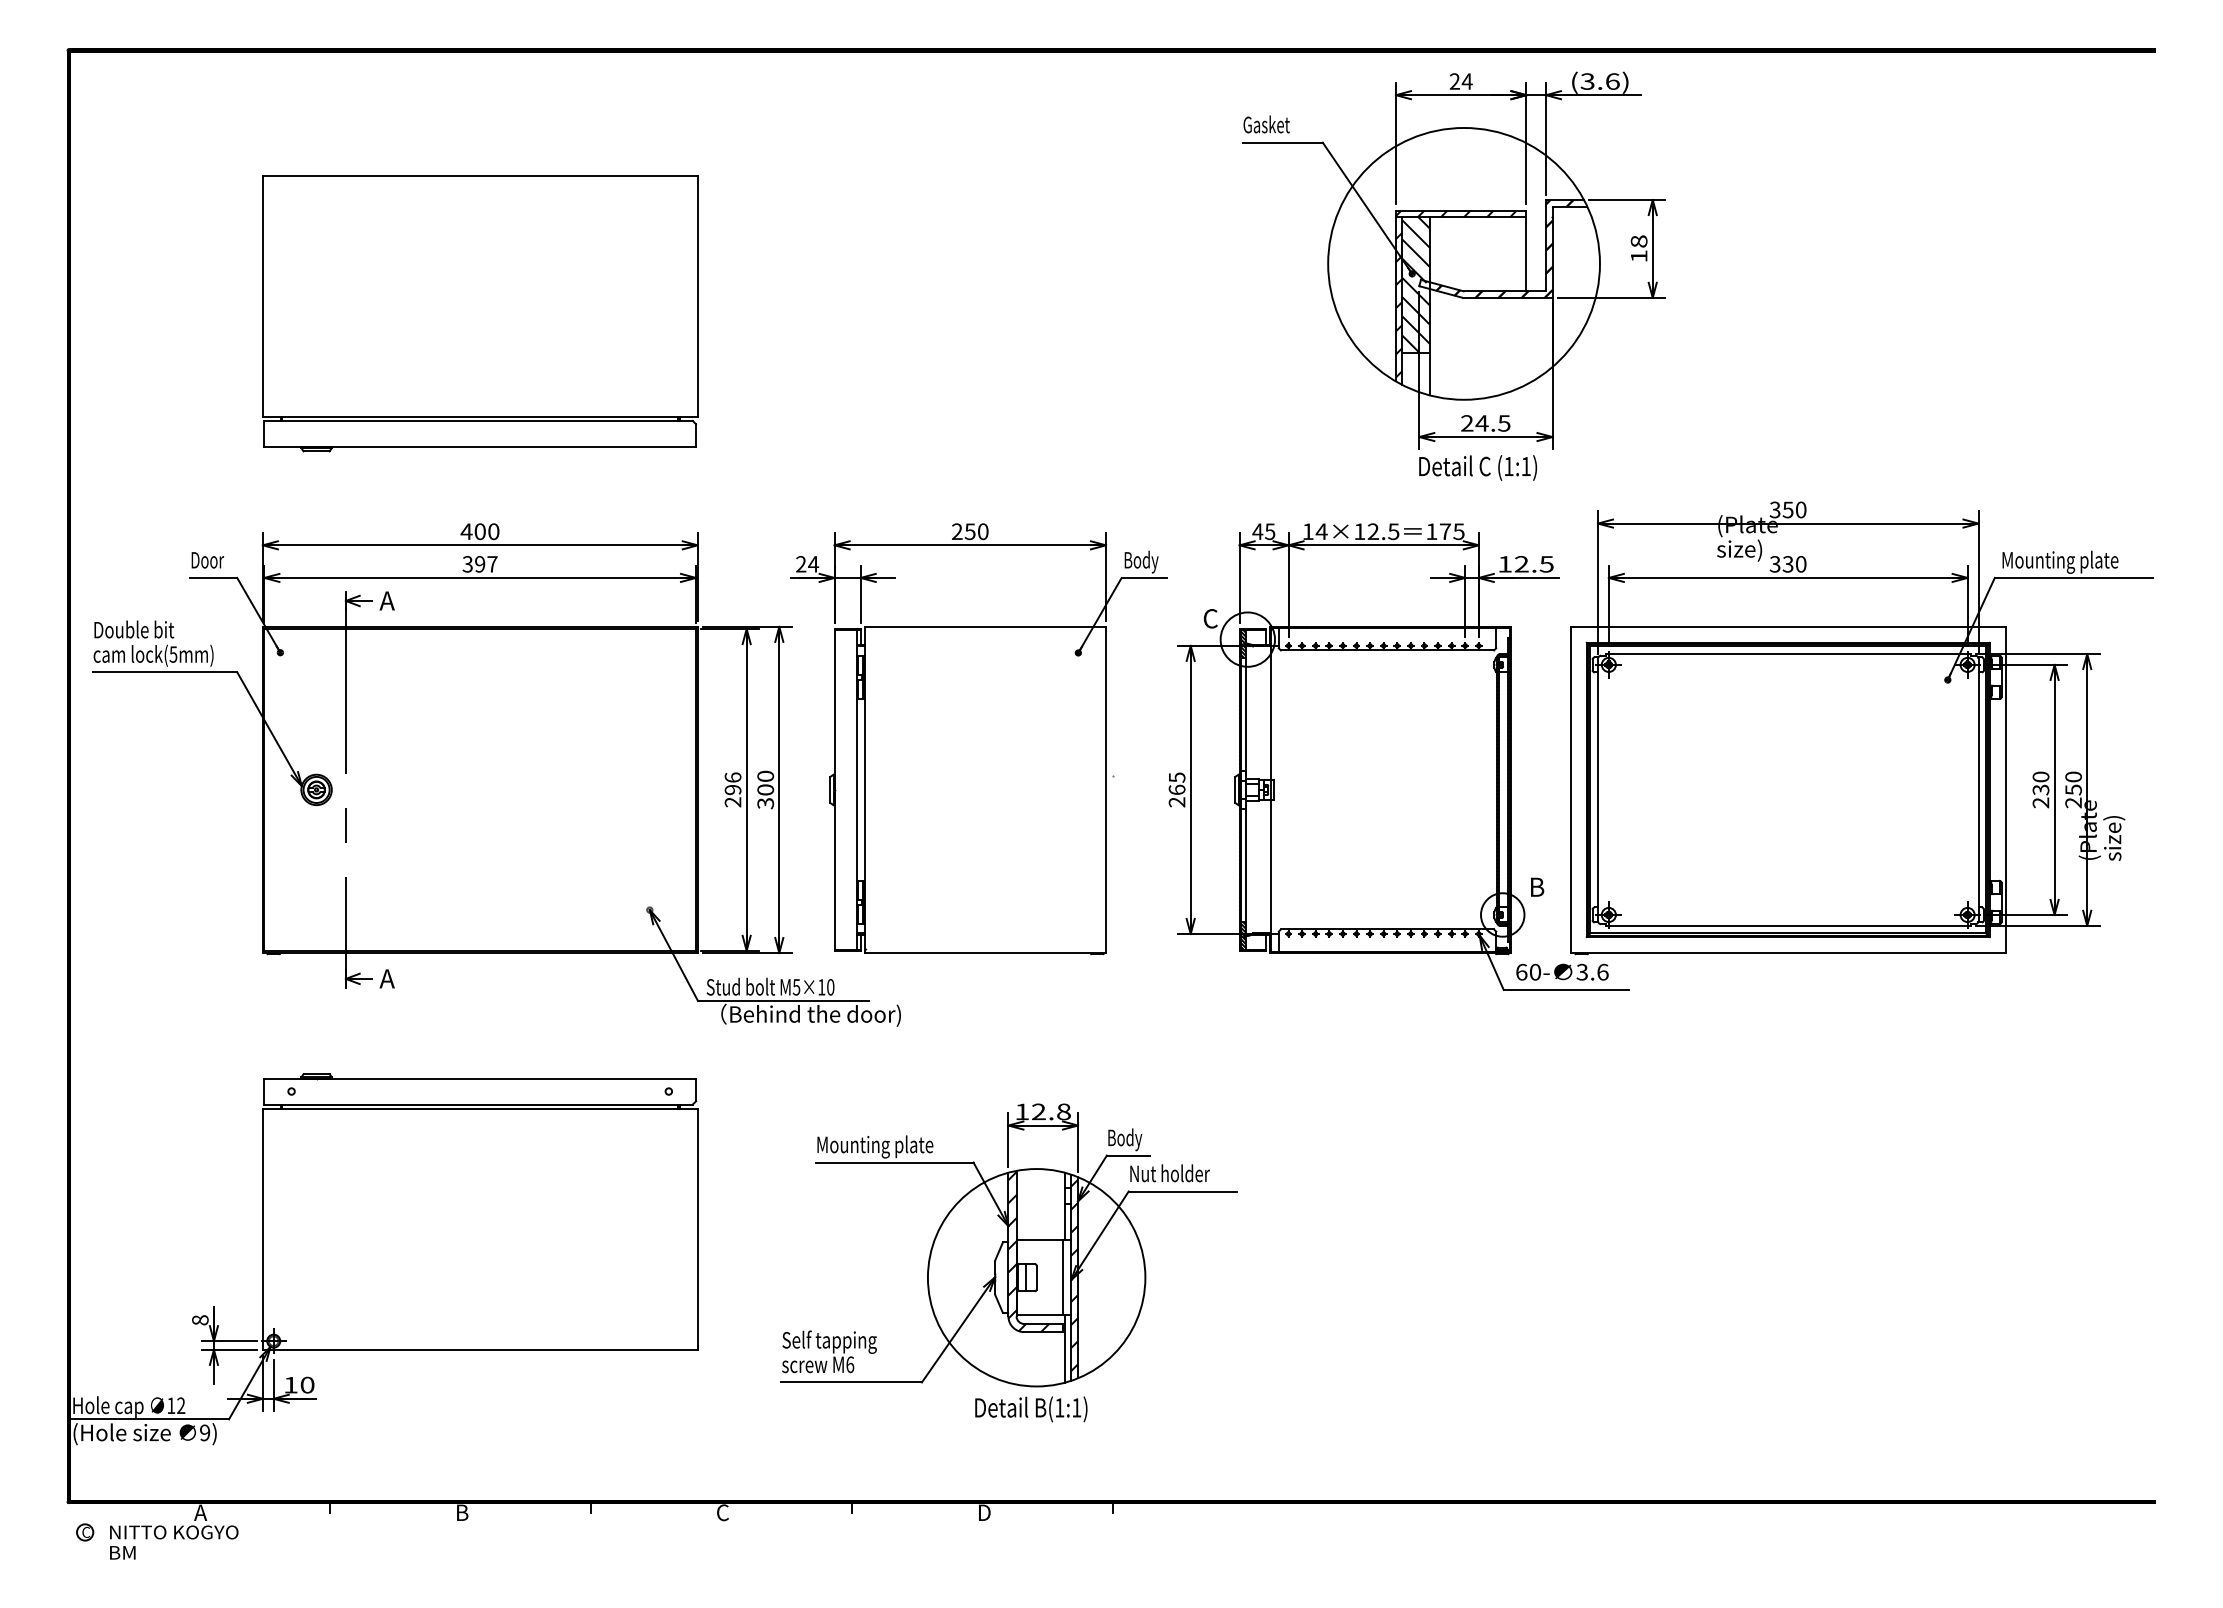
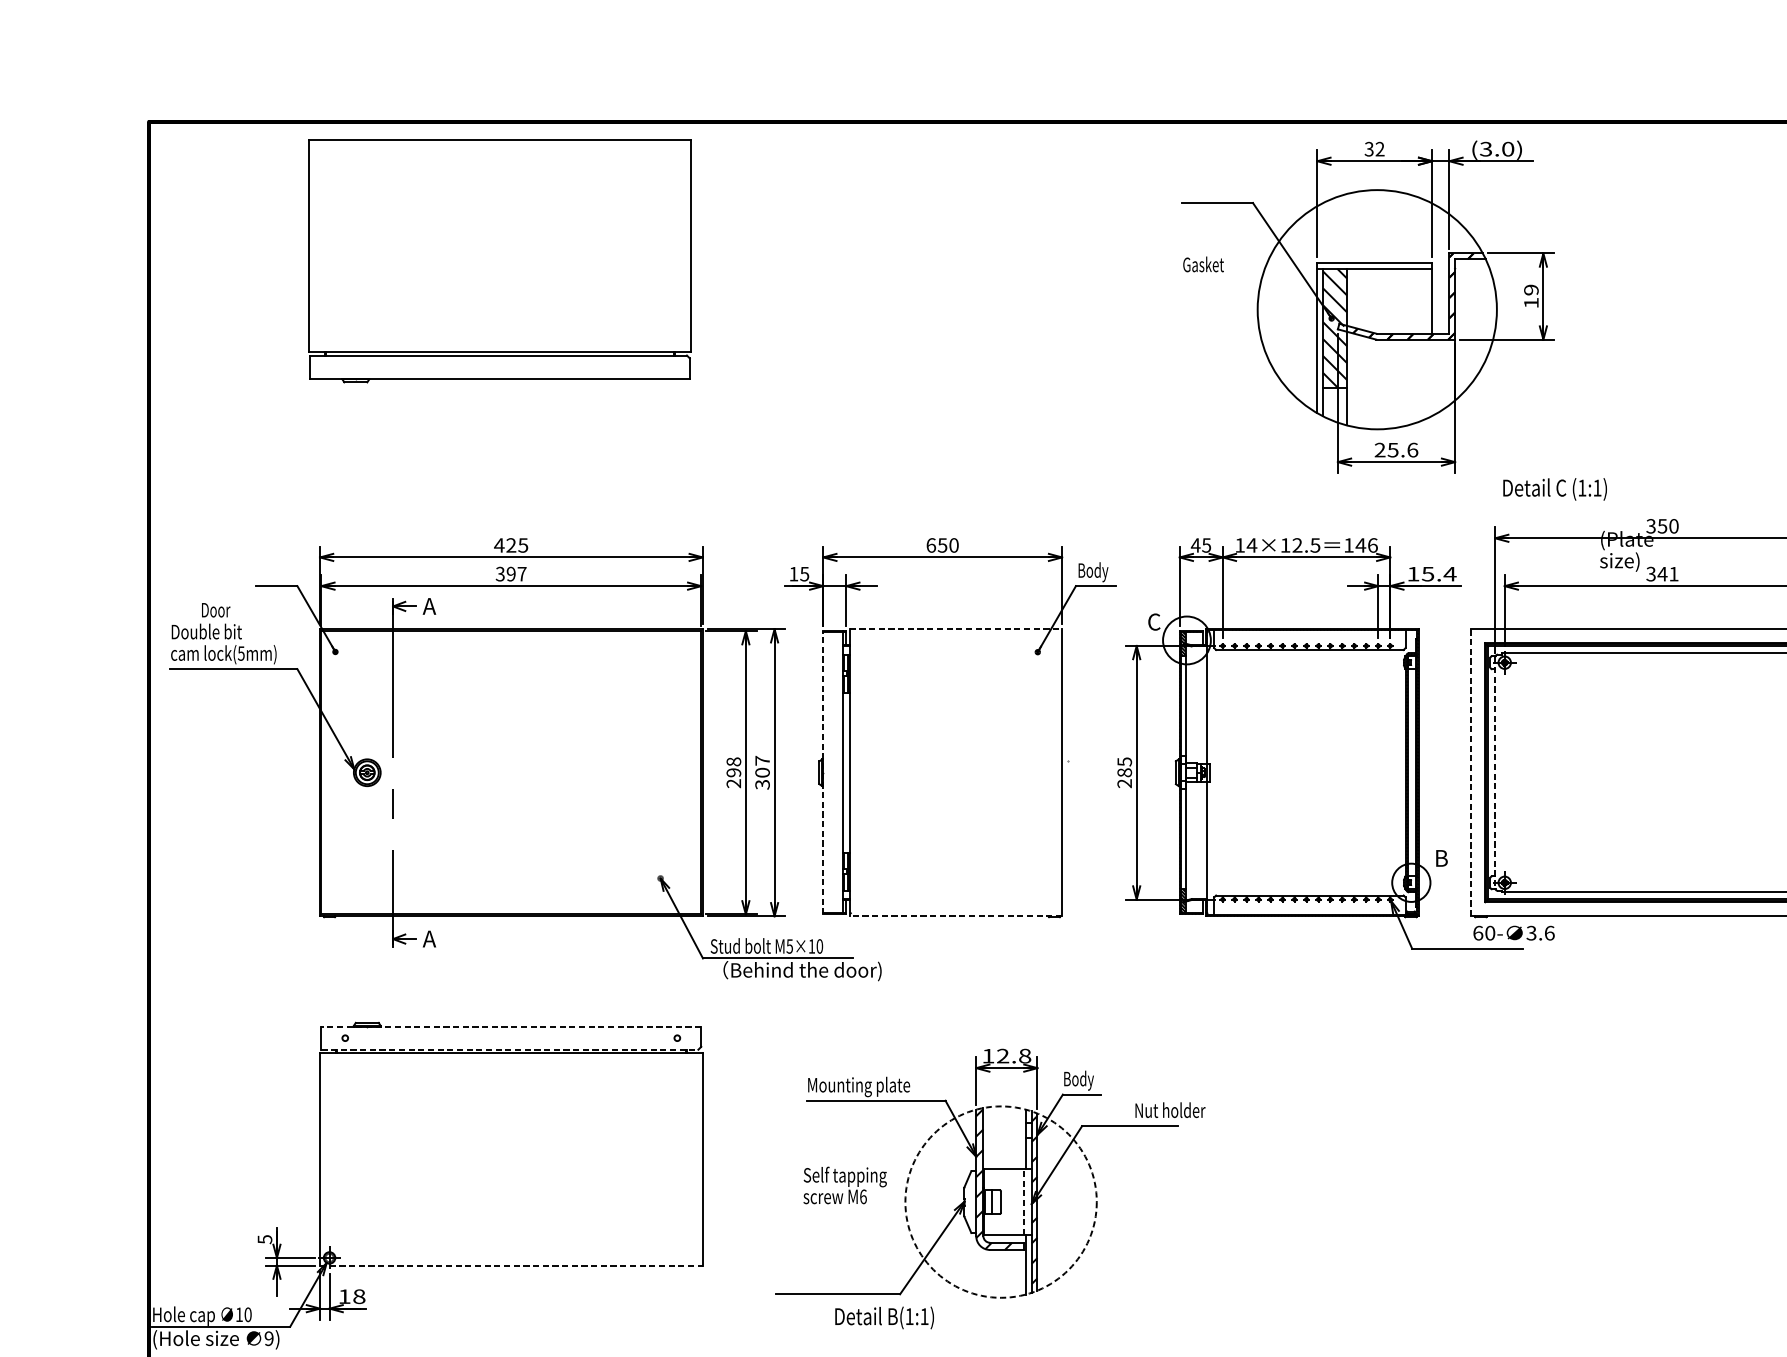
text: (1460, 81) -> (1374, 149), 24 -> 32
text: (1612, 81) -> (1507, 149), (3.6) -> (3.0)
text: (1266, 124) -> (1203, 264), moved
hatch: (1455, 213) -> (1369, 265), removed
text: (1638, 241) -> (1530, 290), 18 -> 19
hatch: (1398, 304) -> (1319, 345), removed
part: (480, 313) -> (500, 260), moved
text: (1492, 423) -> (1402, 450), 24.5 -> 25.6
text: (1478, 467) -> (1555, 488), moved
text: (486, 531) -> (516, 545), 400 -> 425
text: (957, 531) -> (931, 545), 250 -> 650
text: (1451, 531) -> (1366, 545), 175 -> 146
text: (207, 560) -> (215, 610), moved
text: (807, 564) -> (799, 574), 24 -> 15
text: (1534, 564) -> (1439, 574), 12.5 -> 15.4
text: (1794, 564) -> (1668, 574), 330 -> 341
line: (985, 626) -> (956, 628), solid -> dashed
text: (765, 775) -> (762, 760), 300 -> 307
text: (732, 777) -> (733, 761), 296 -> 298
line: (834, 789) -> (823, 772), solid -> dashed
text: (1176, 789) -> (1124, 772), 265 -> 285
line: (1570, 789) -> (1470, 772), solid -> dashed
line: (1597, 790) -> (1494, 773), solid -> dashed
line: (985, 953) -> (956, 916), solid -> dashed
text: (1562, 971) -> (1514, 932), moved
line: (480, 1078) -> (511, 1026), solid -> dashed
line: (479, 1104) -> (510, 1049), solid -> dashed
text: (1169, 1173) -> (1169, 1110), moved
circle: (1036, 1277) -> (1000, 1201), solid -> dashed
line: (1062, 1277) -> (1023, 1201), solid -> dashed
text: (200, 1320) -> (265, 1239), 8 -> 5
line: (480, 1349) -> (511, 1265), solid -> dashed
text: (829, 1351) -> (845, 1185), moved
text: (307, 1385) -> (359, 1296), 10 -> 18
text: (181, 1405) -> (248, 1314), 12 -> 10
text: (1031, 1409) -> (884, 1318), moved

